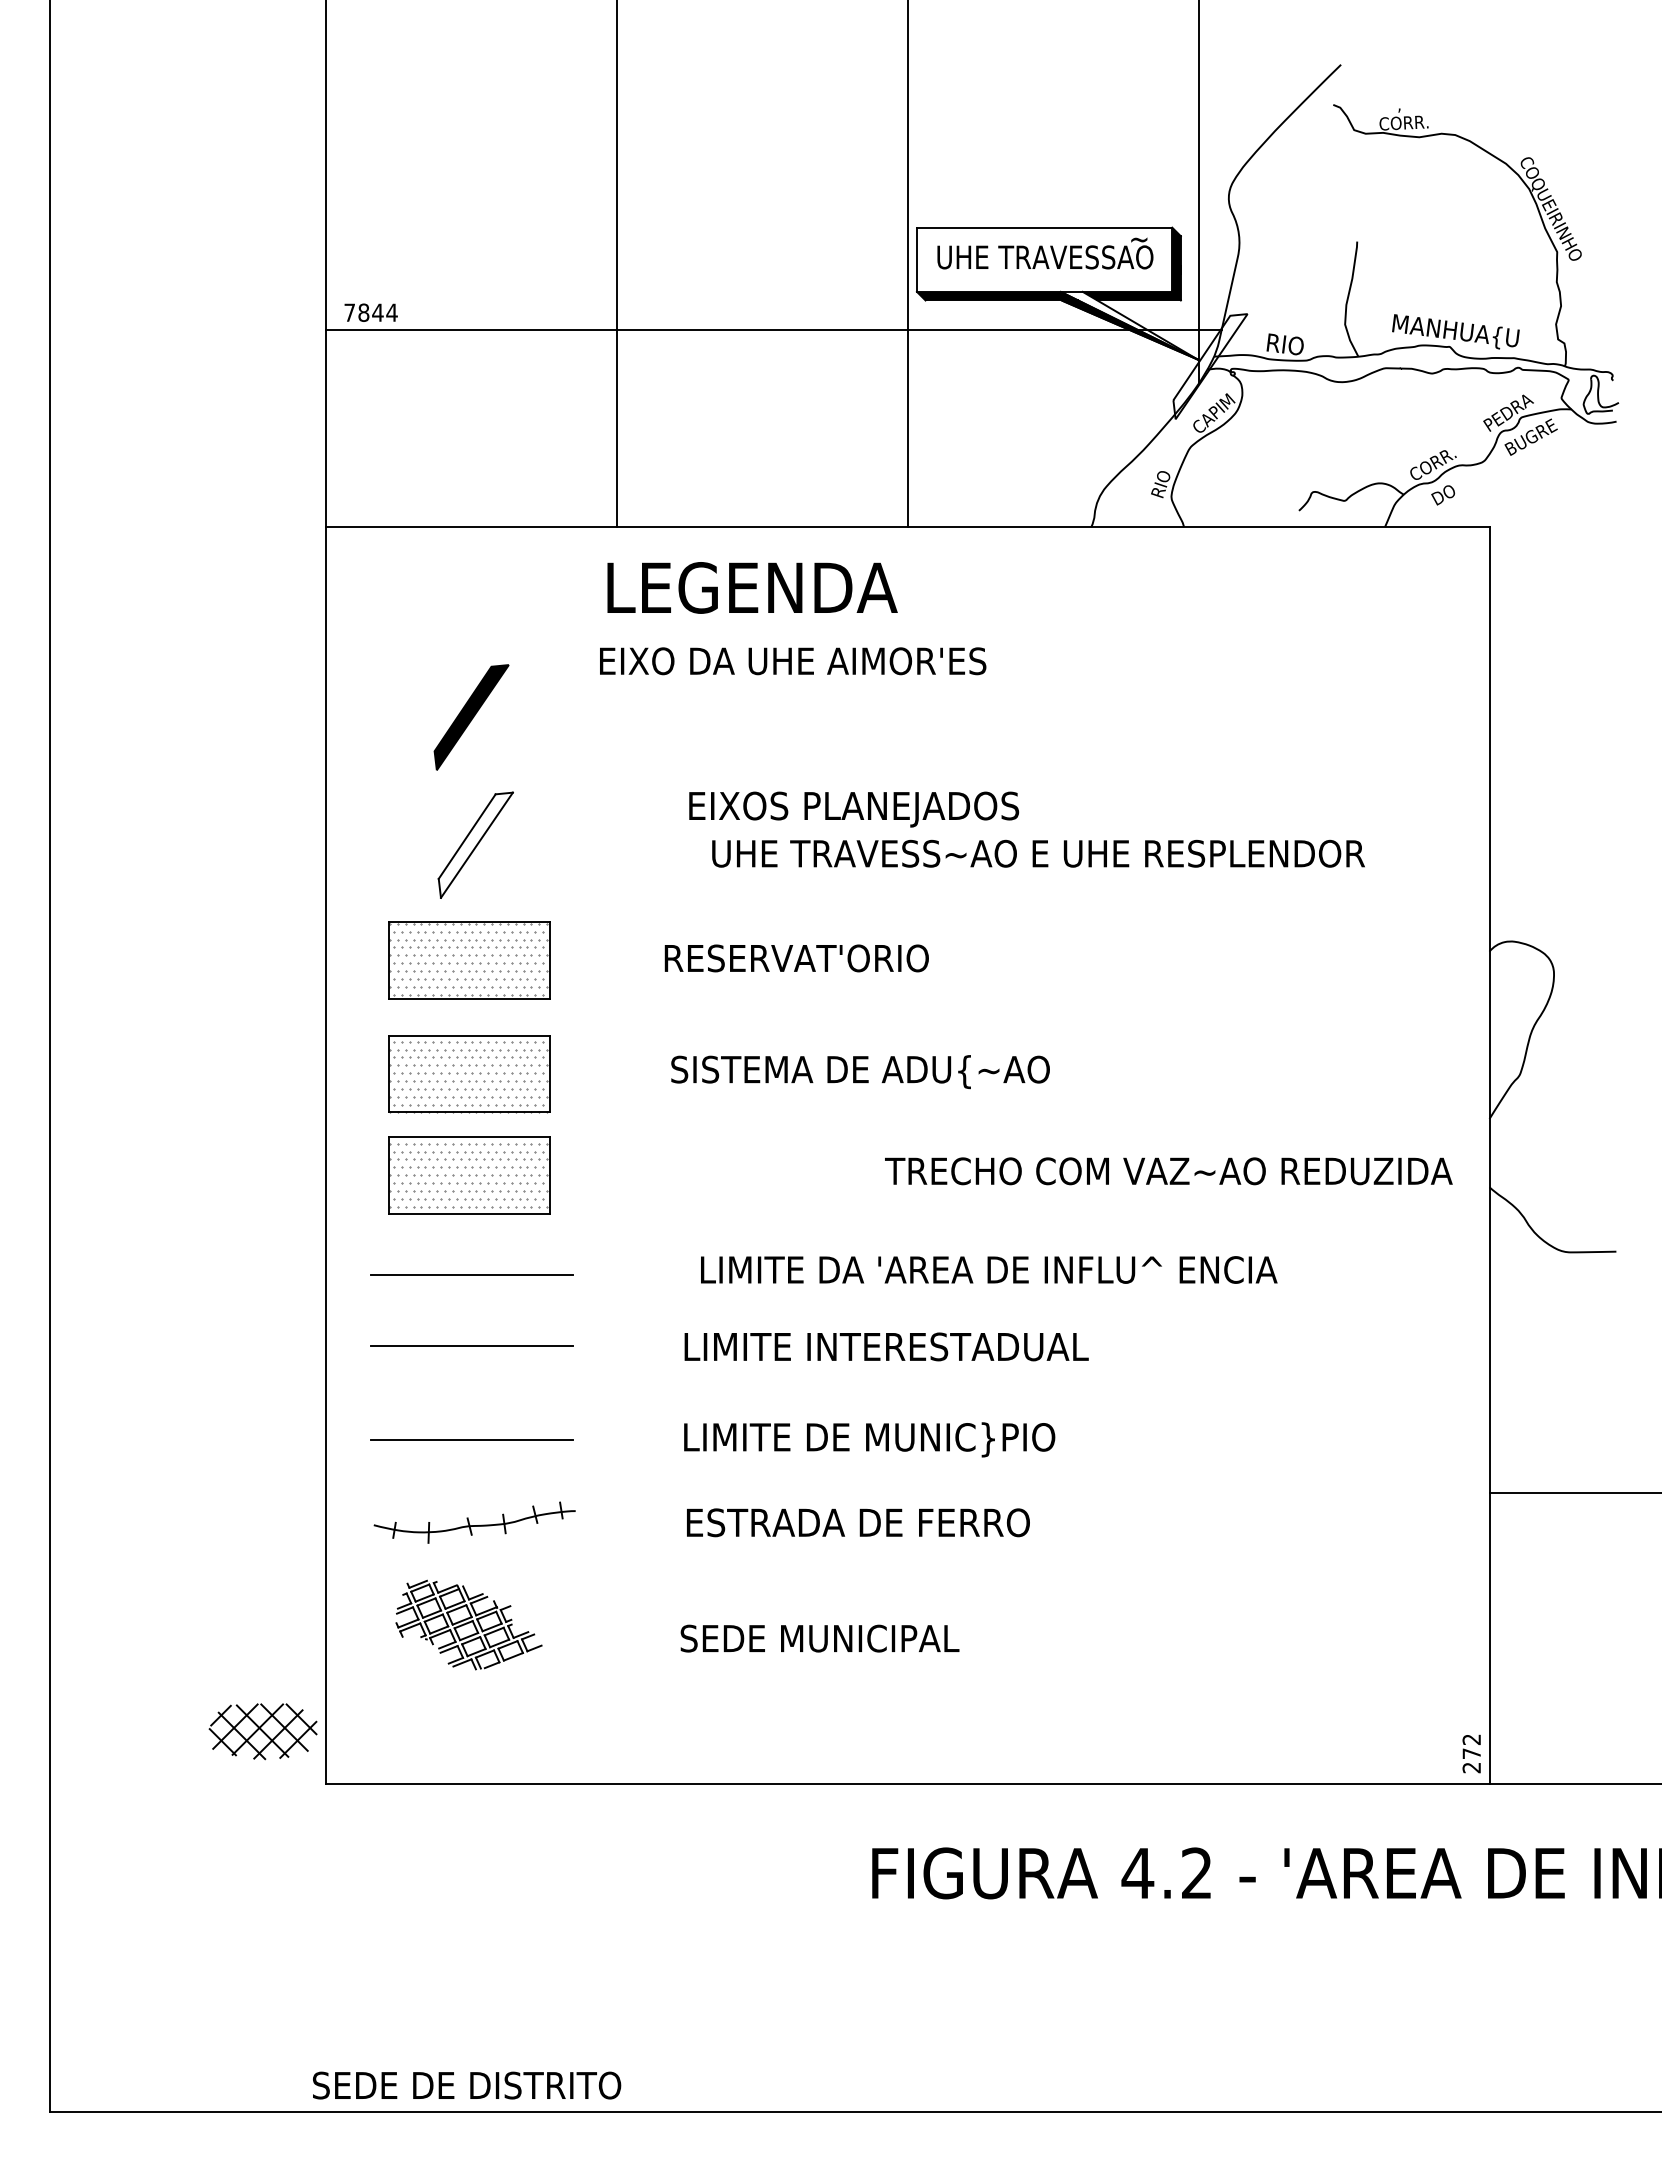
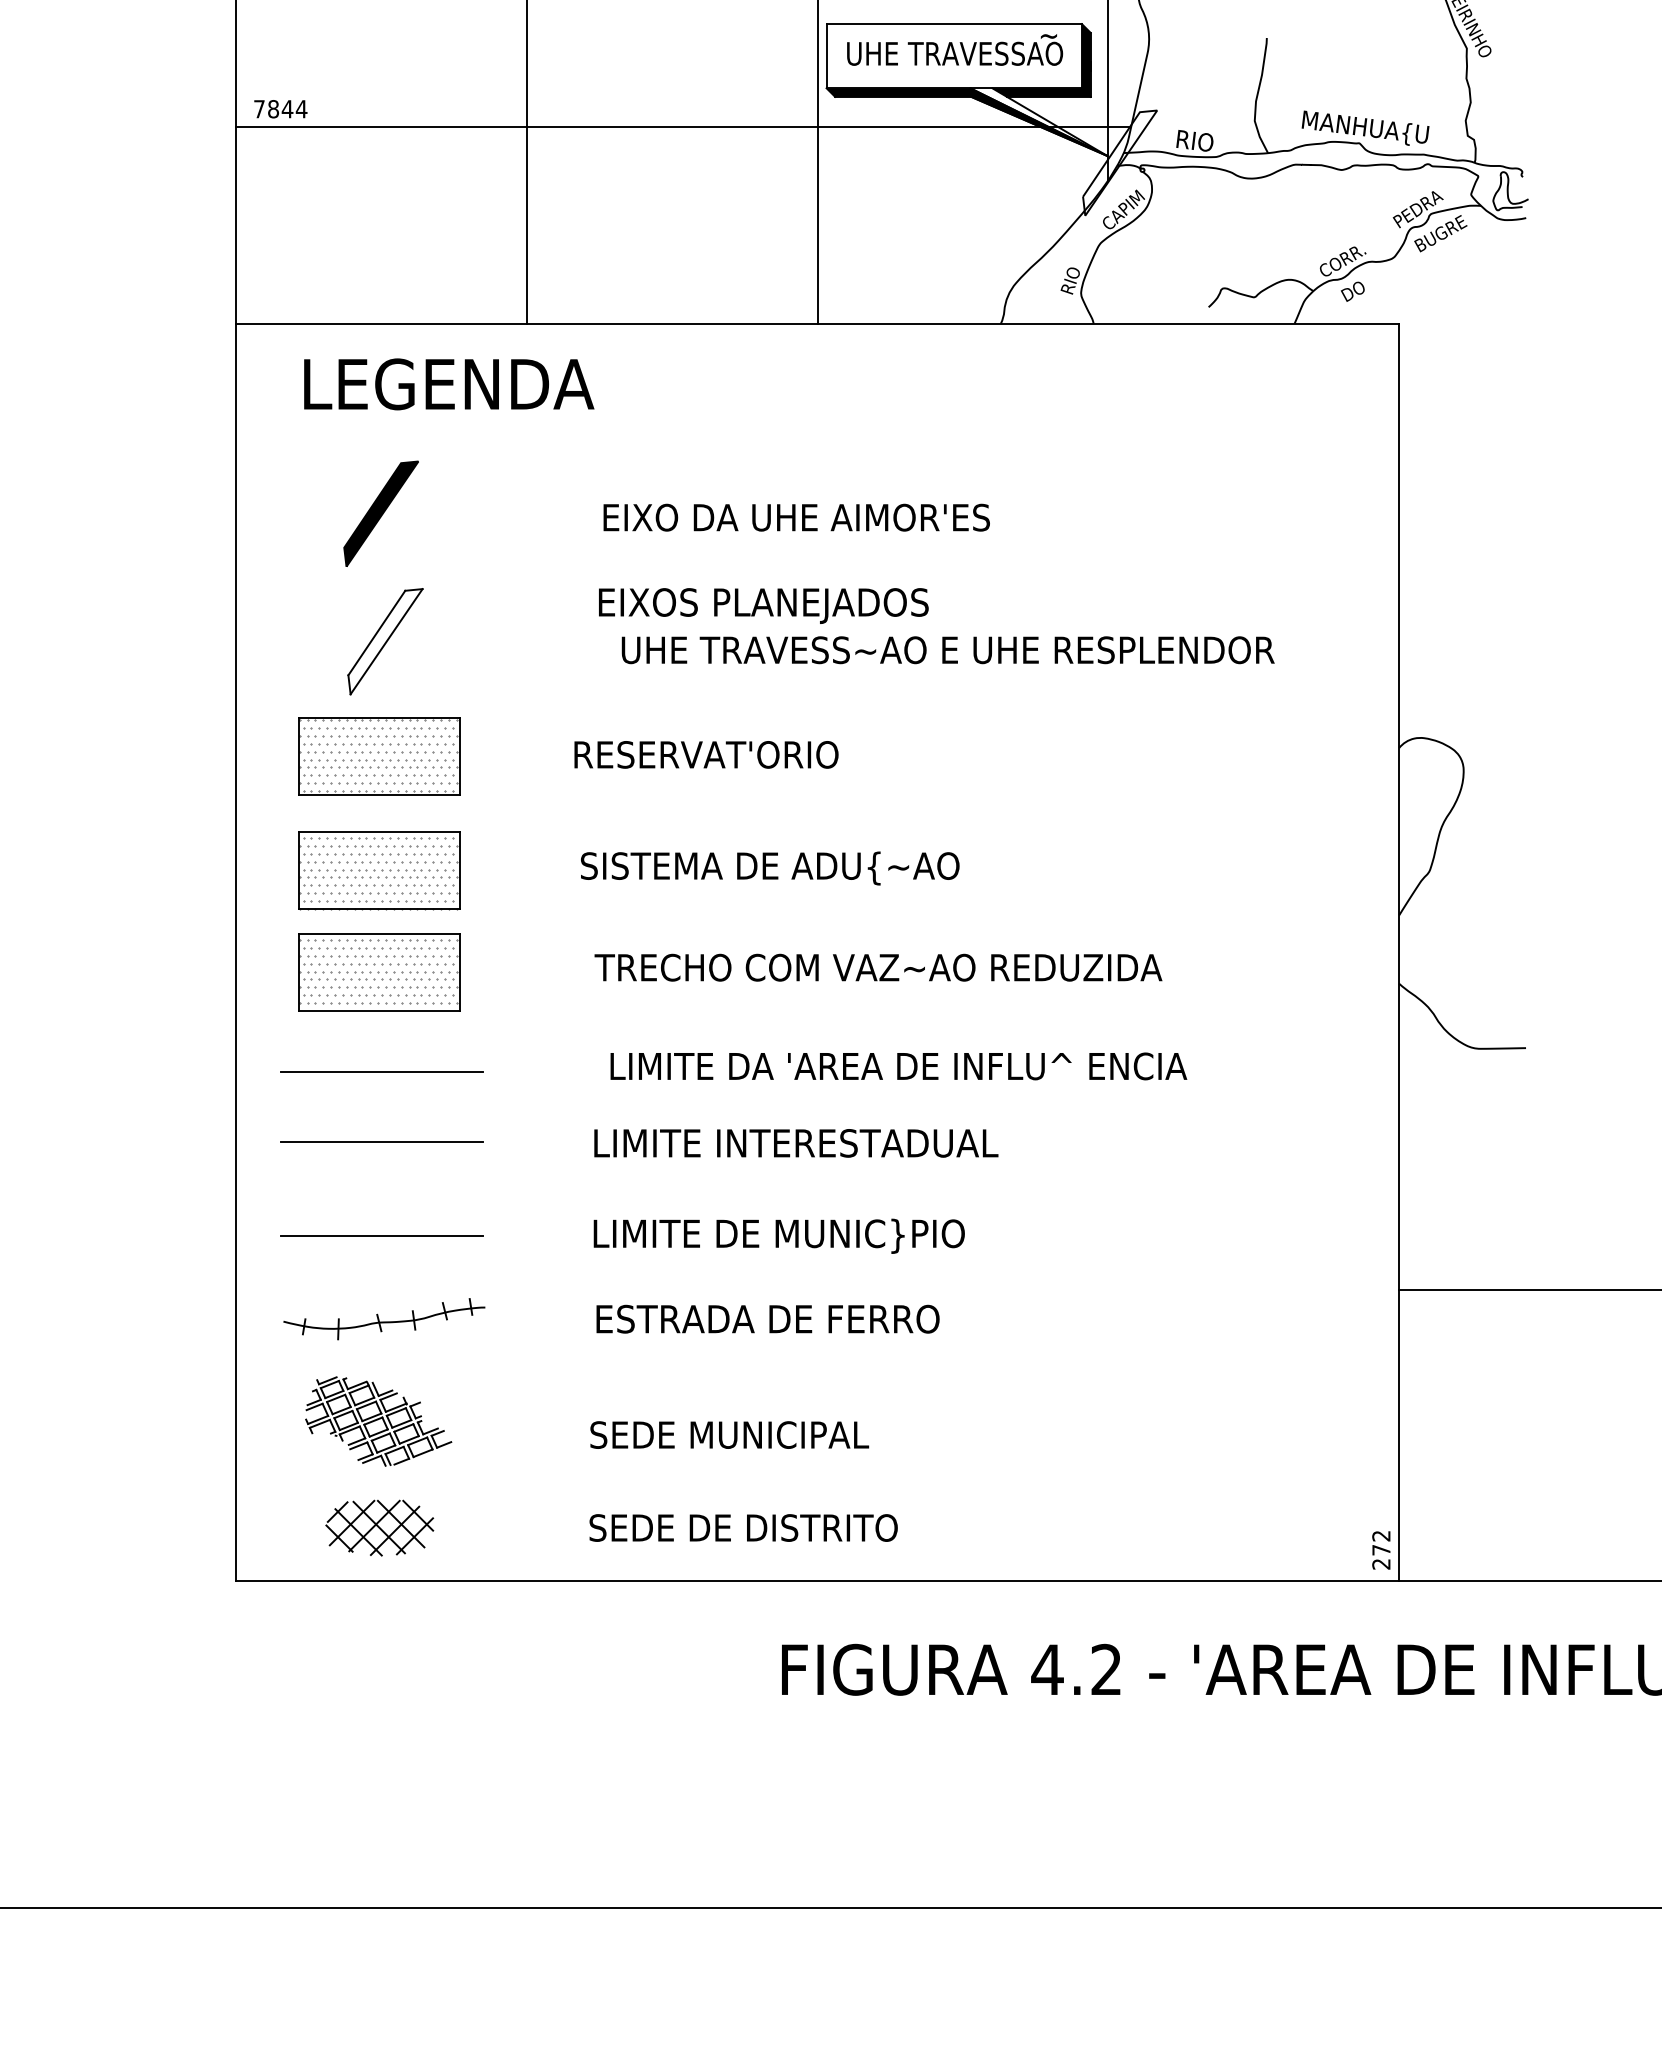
text: (752, 587) -> (449, 383), moved
text: (793, 661) -> (797, 517), moved
text: (1168, 1171) -> (878, 967), moved
part: (262, 1731) -> (379, 1527), moved
text: (467, 2085) -> (744, 1527), moved

